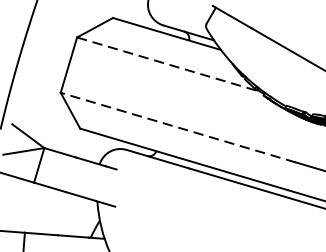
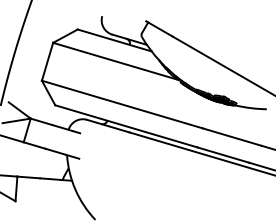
line: (169, 64) -> (116, 61), dashed -> solid
line: (178, 127) -> (122, 104), dashed -> solid

